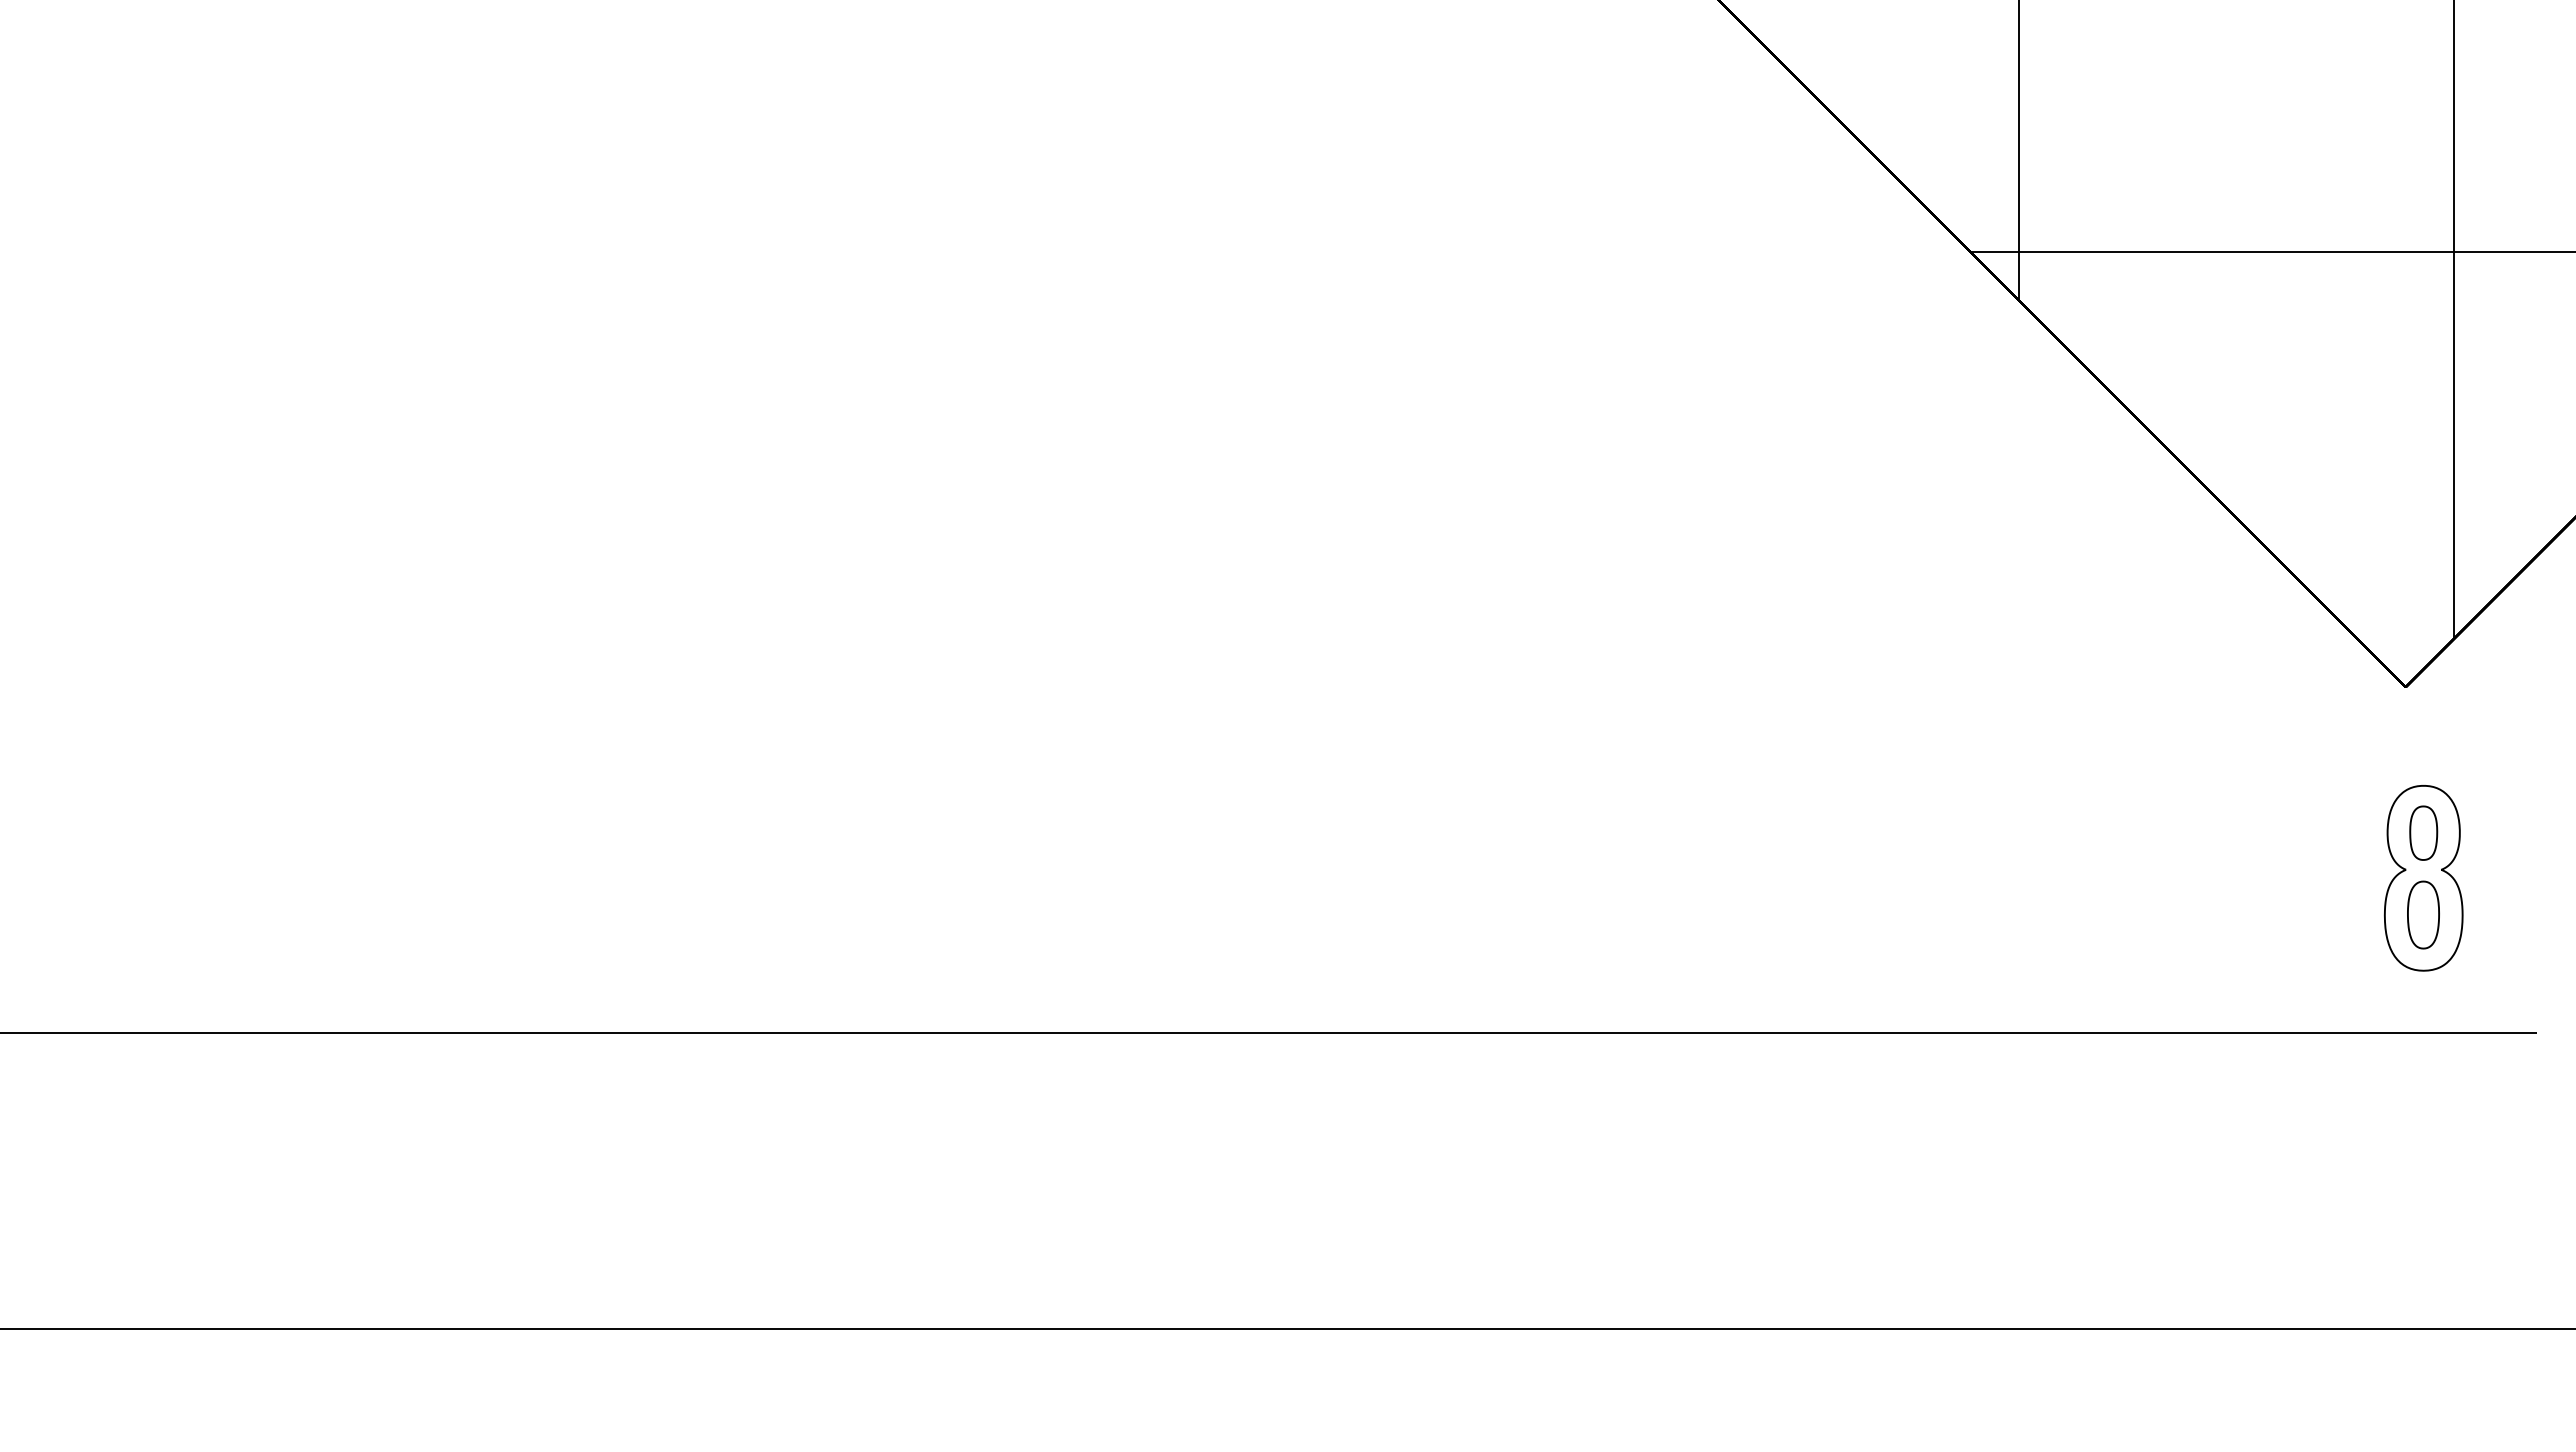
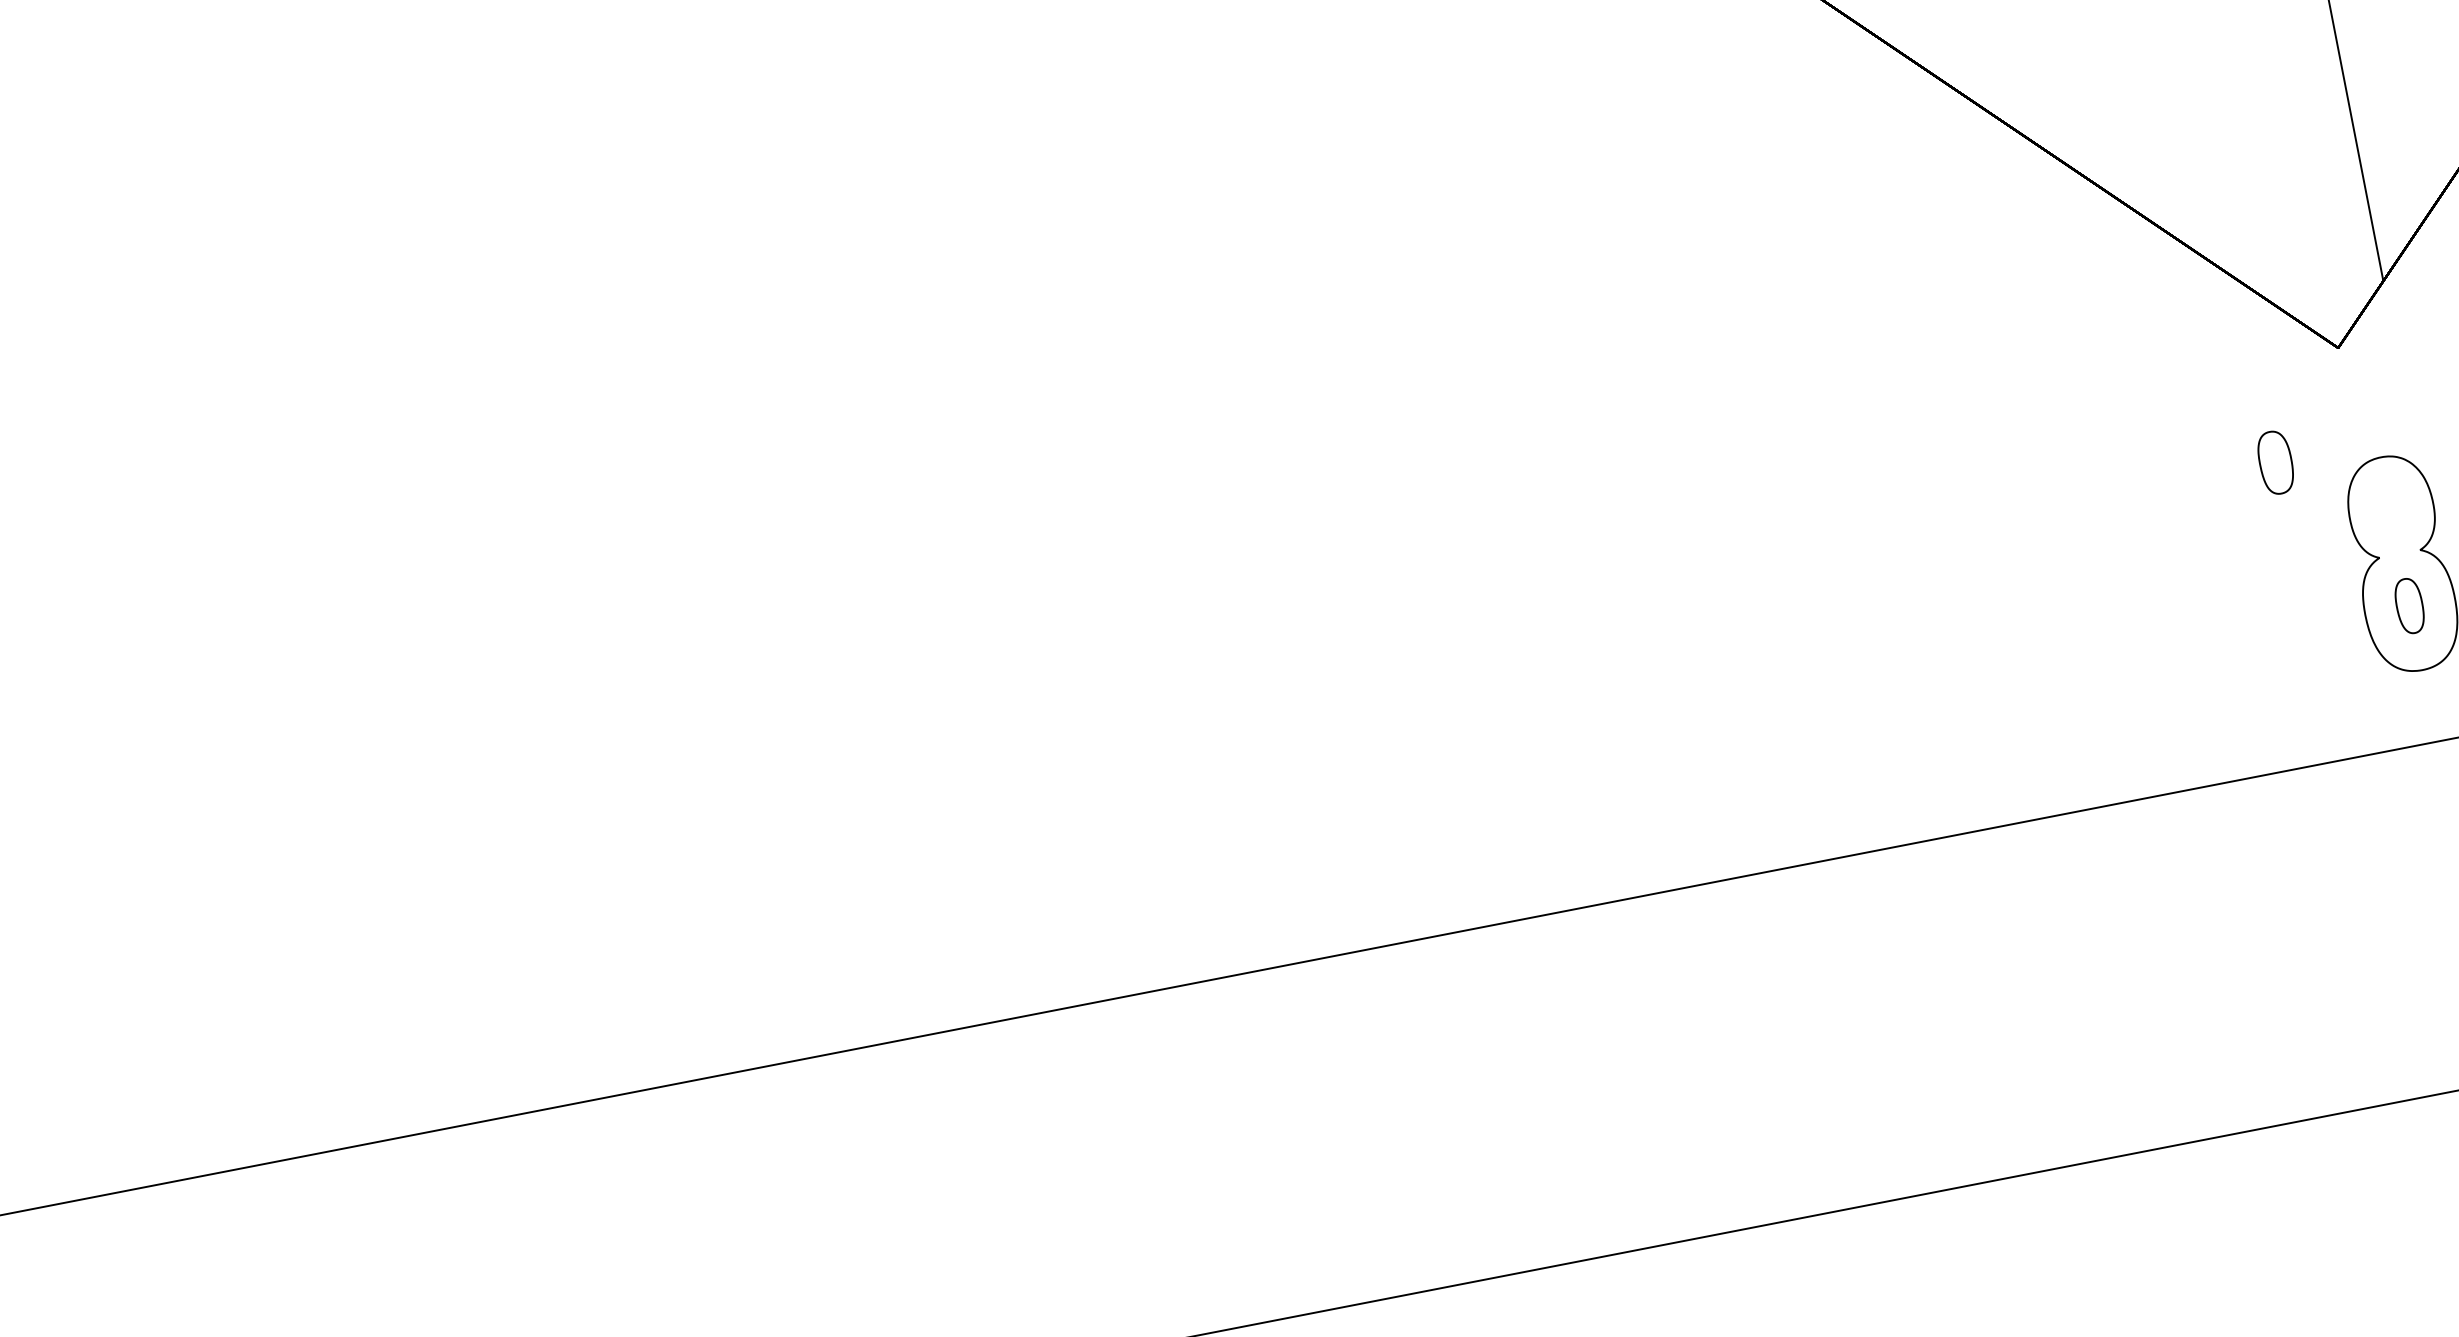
part: (2423, 832) -> (2275, 461), moved
part: (2423, 914) -> (2409, 605), size x0.7

